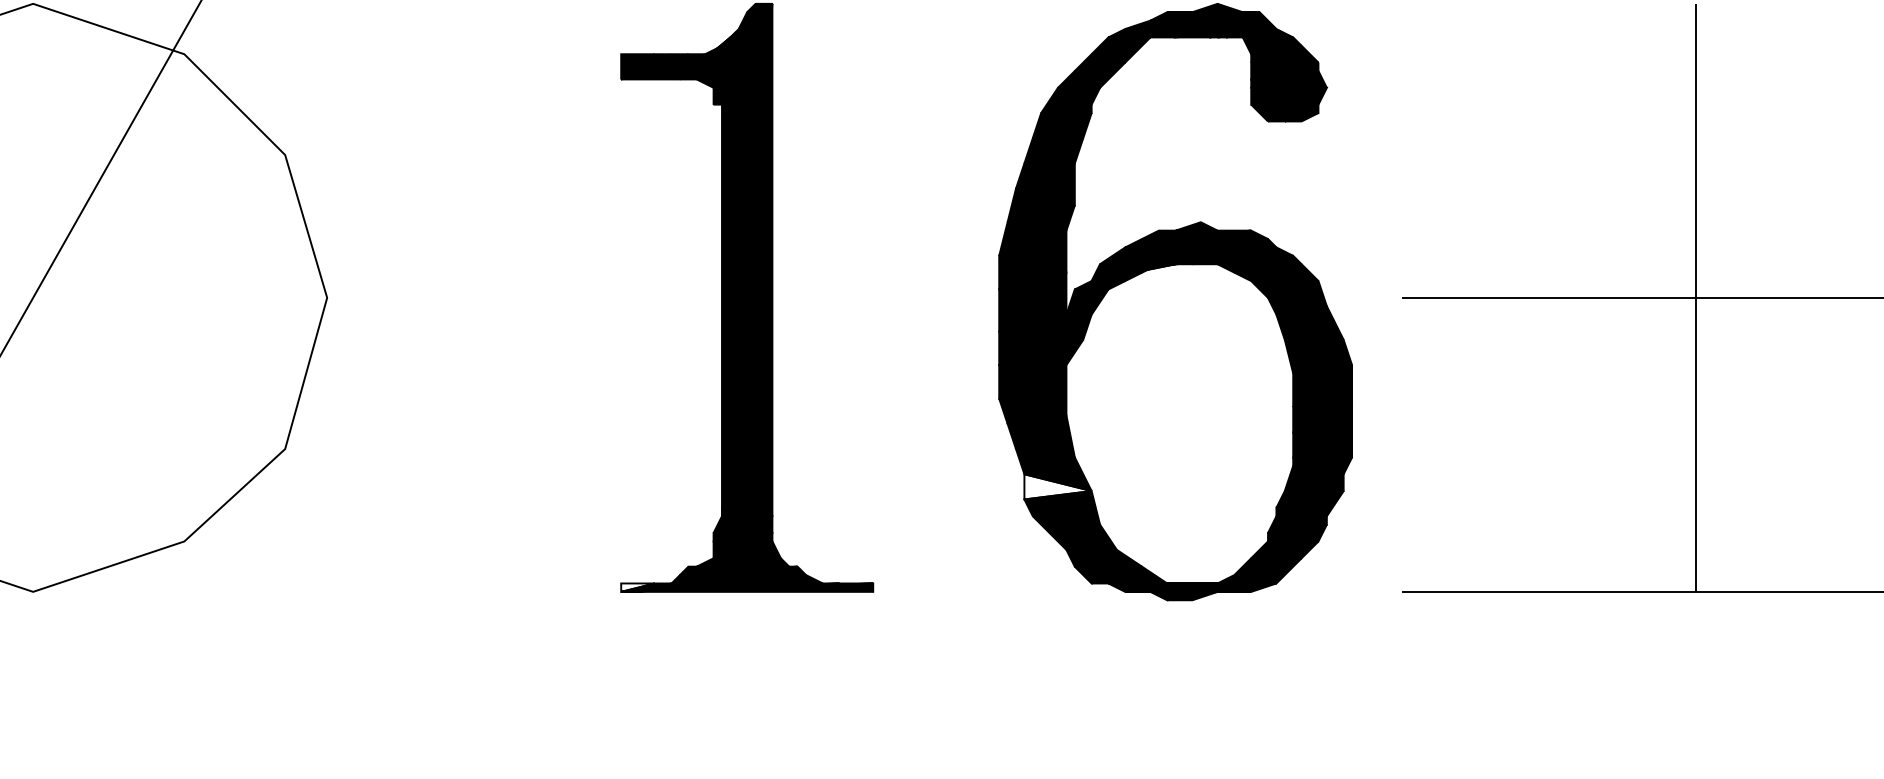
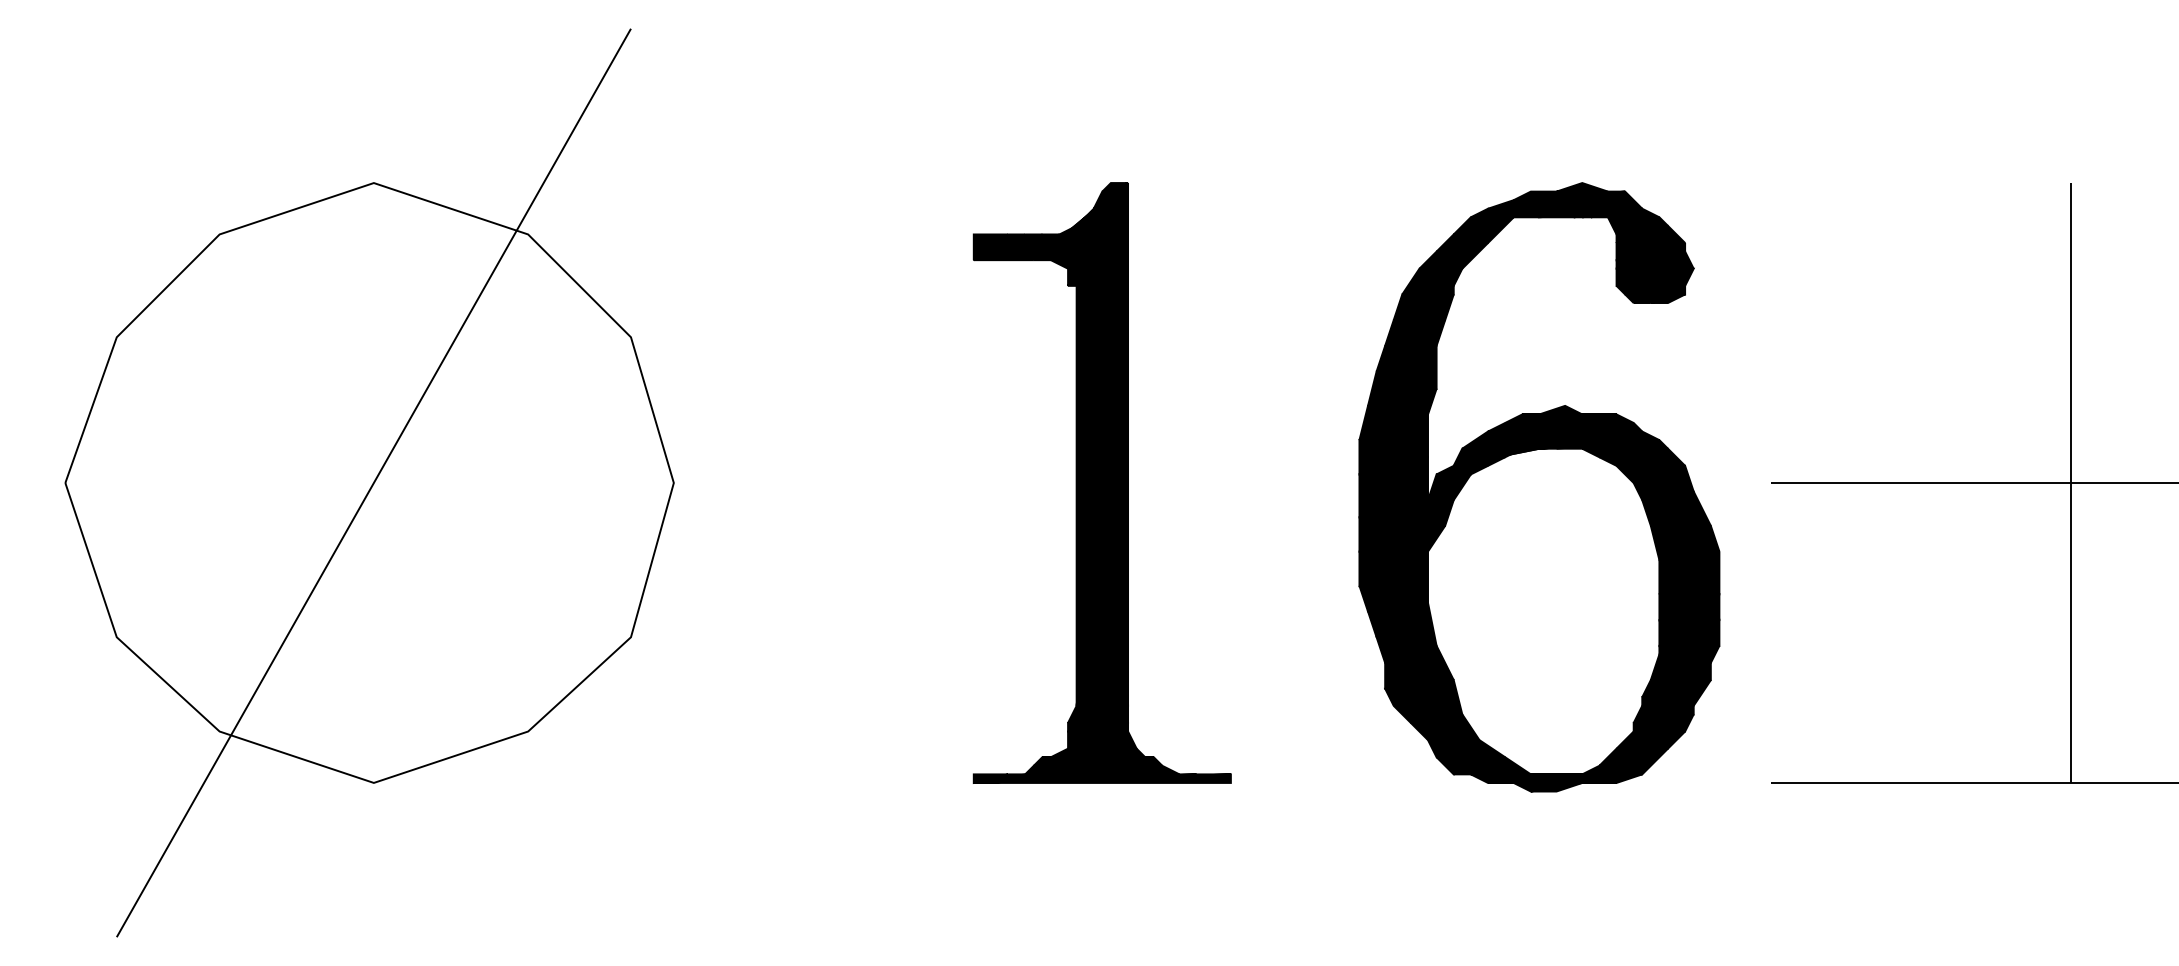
fill: (1058, 486) -> (1419, 675), added
fill: (637, 587) -> (990, 778), added

